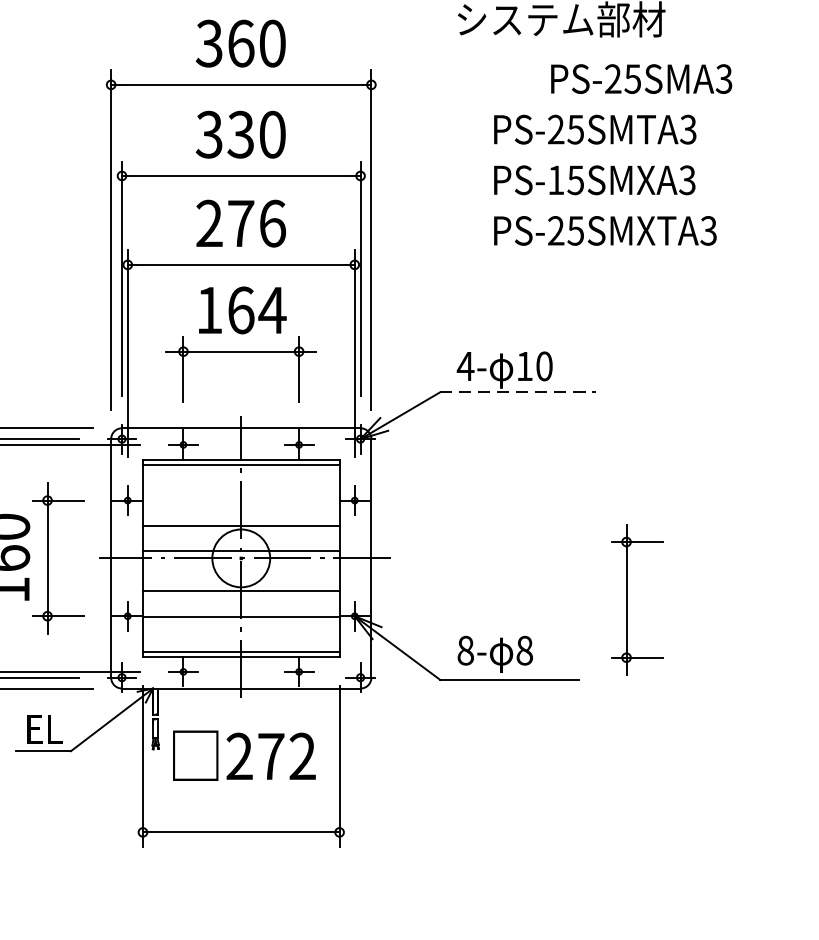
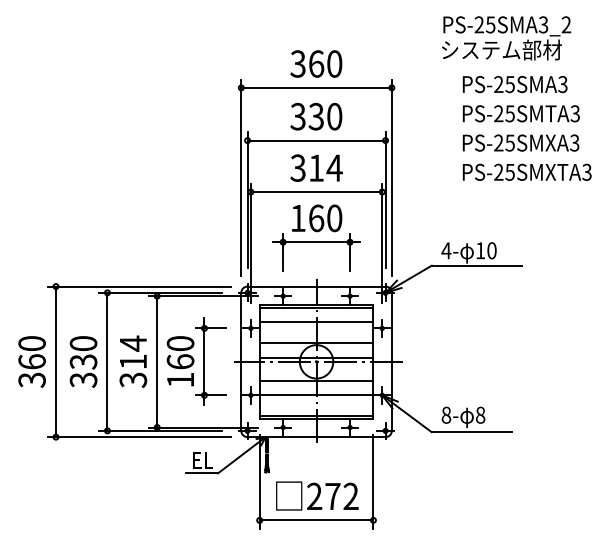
text: (640, 79) -> (514, 84), moved
text: (555, 179) -> (498, 142), PS-15SMXA3 -> PS-25SMXA3
text: (241, 222) -> (316, 167), 276 -> 314
text: (272, 310) -> (334, 218), 164 -> 160
line: (519, 391) -> (477, 265), dashed -> solid
line: (241, 488) -> (316, 321), added
part: (636, 599) -> (545, 385), removed
text: (244, 754) -> (317, 495), moved

